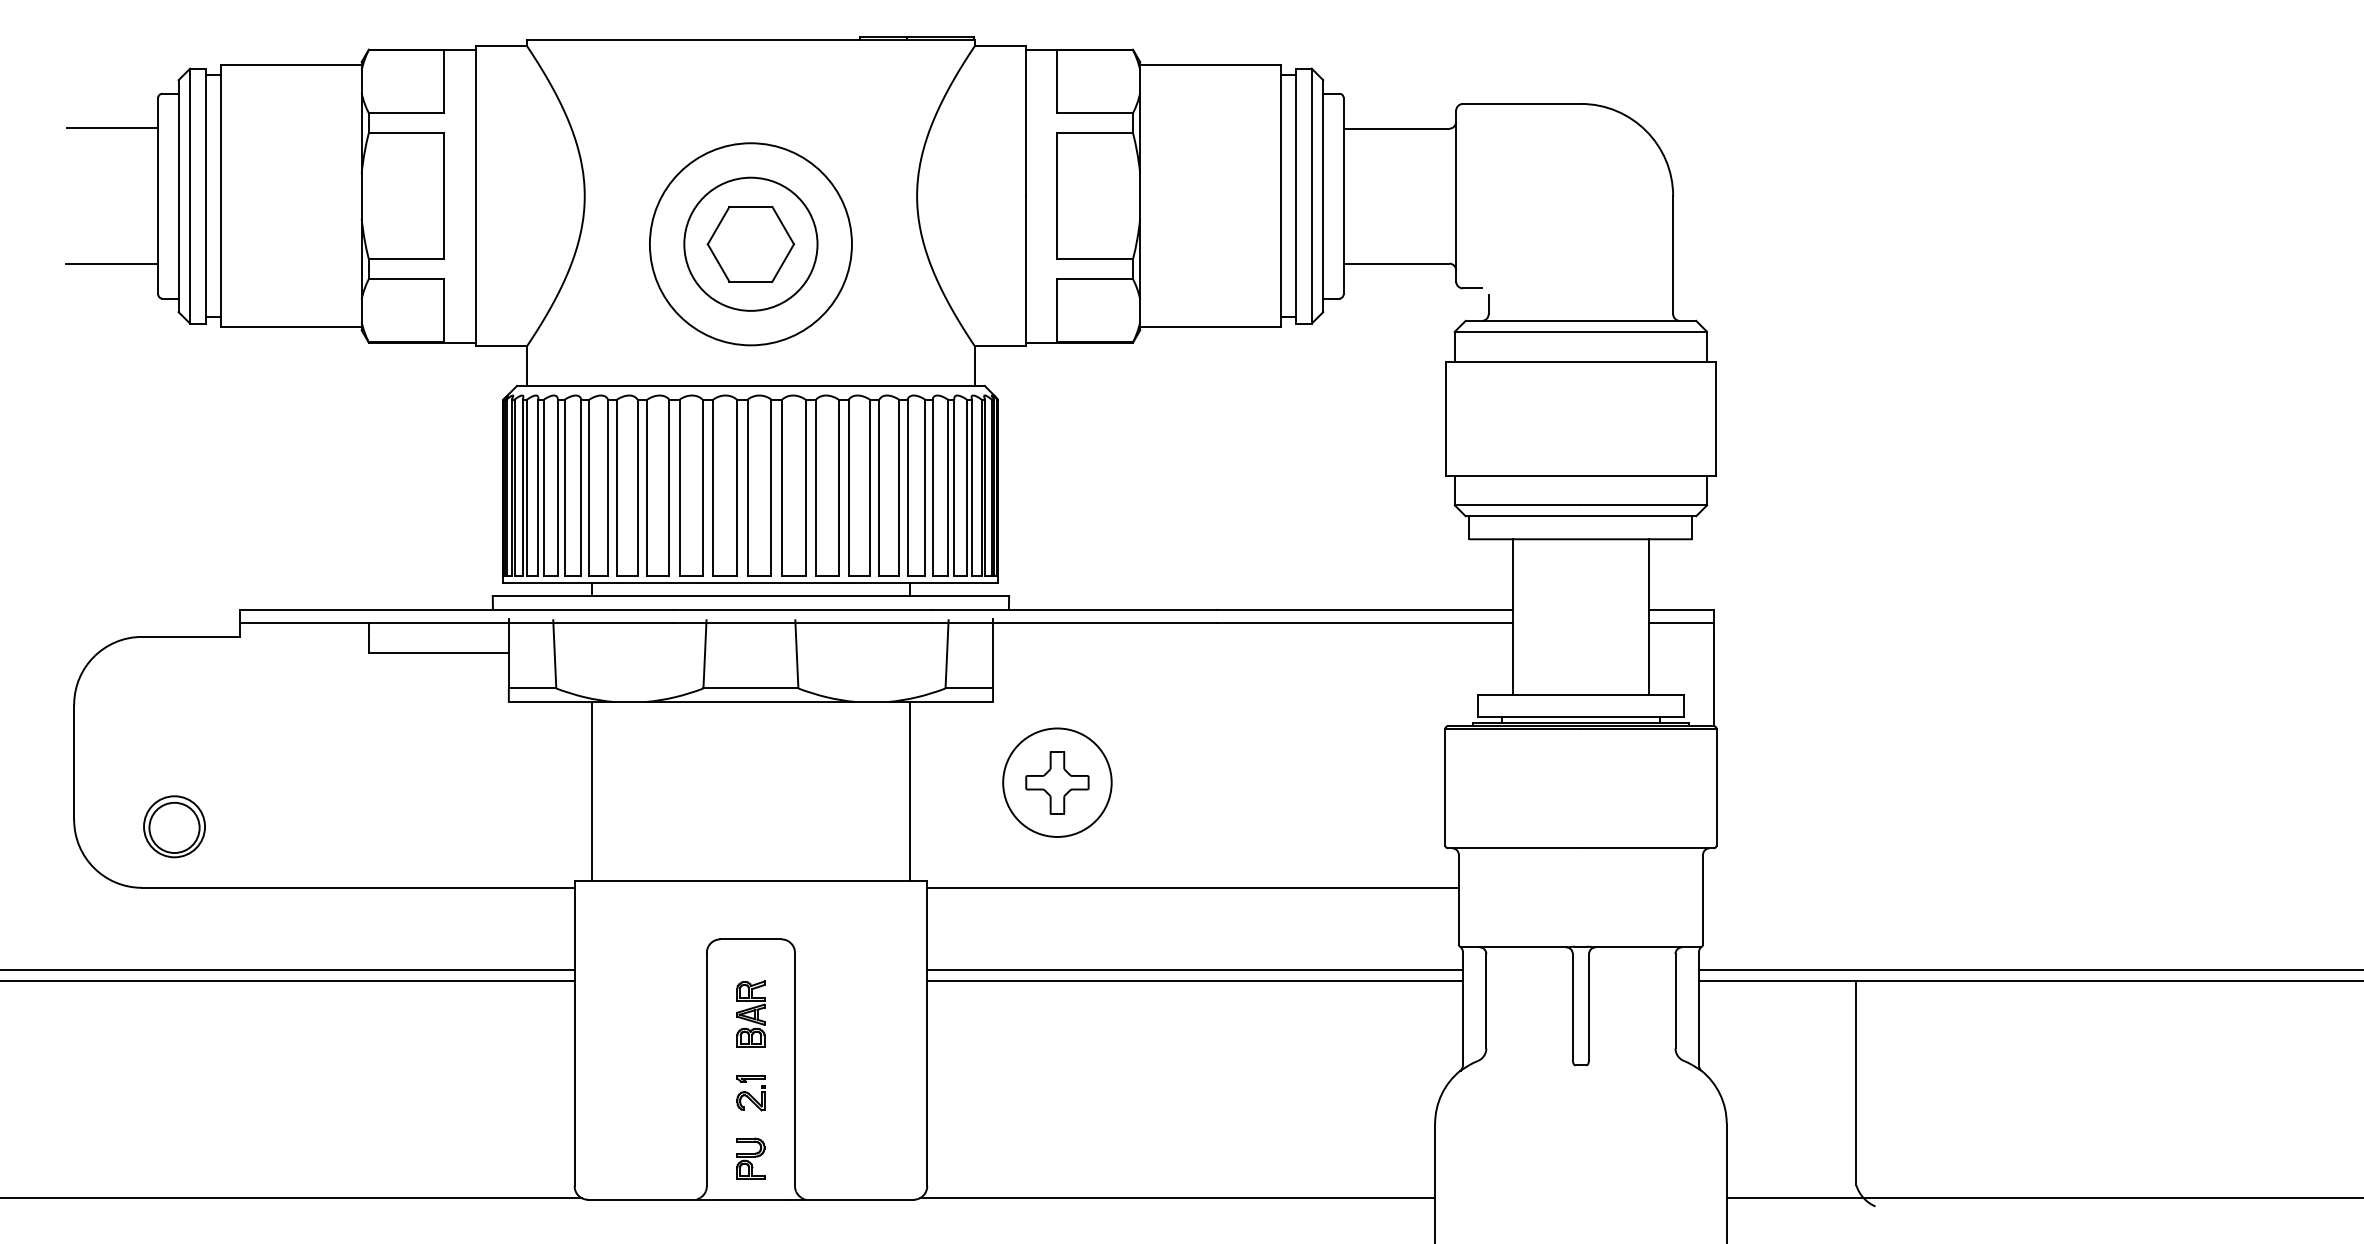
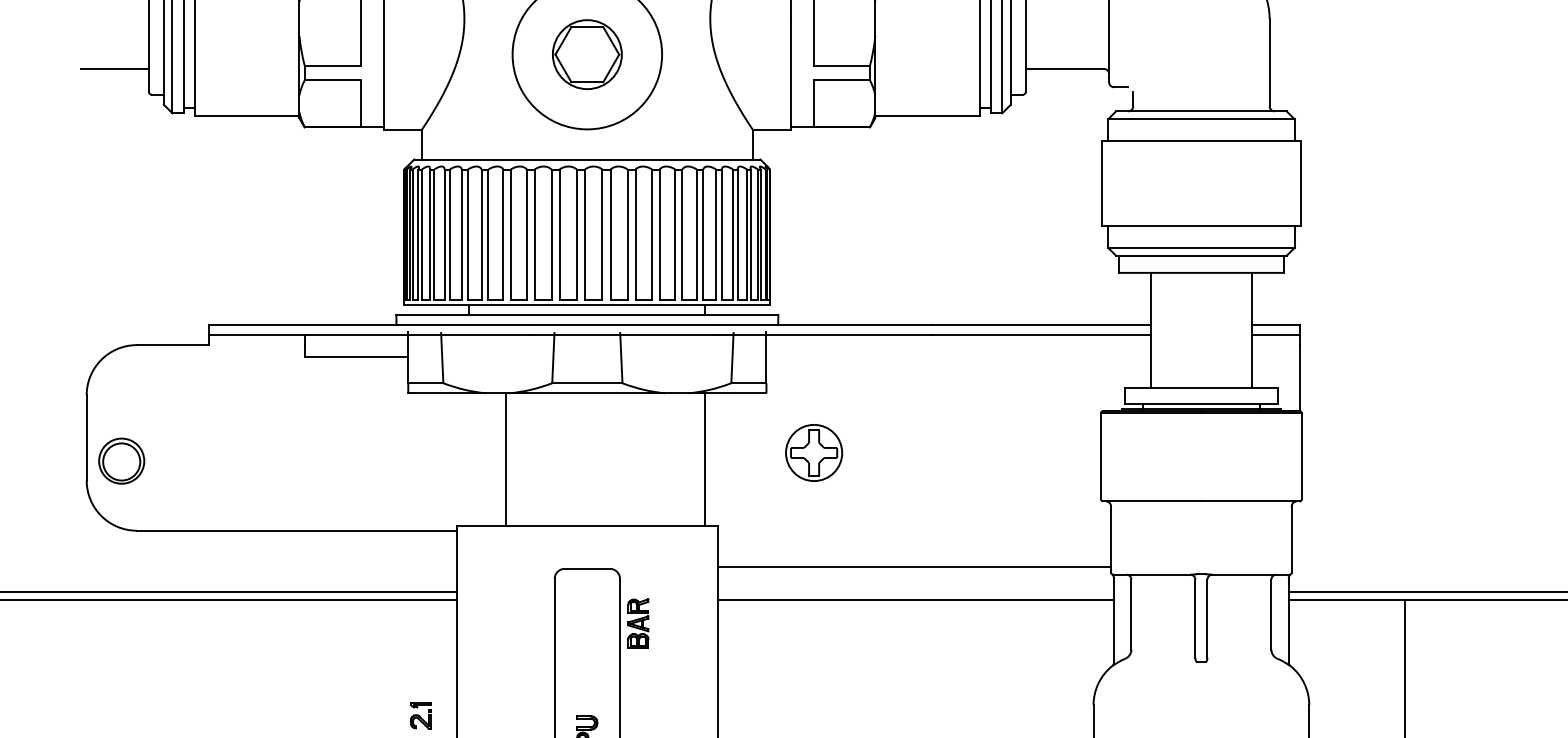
circle: (750, 243) -> (587, 54), size x0.7
circle: (1057, 782) -> (814, 452), size x0.7
line: (591, 791) -> (505, 459), moved
part: (174, 826) -> (121, 460), moved
line: (1192, 887) -> (914, 566), moved
line: (1194, 970) -> (915, 591), removed
part: (750, 1013) -> (638, 622), moved
part: (750, 1093) -> (420, 716), moved

